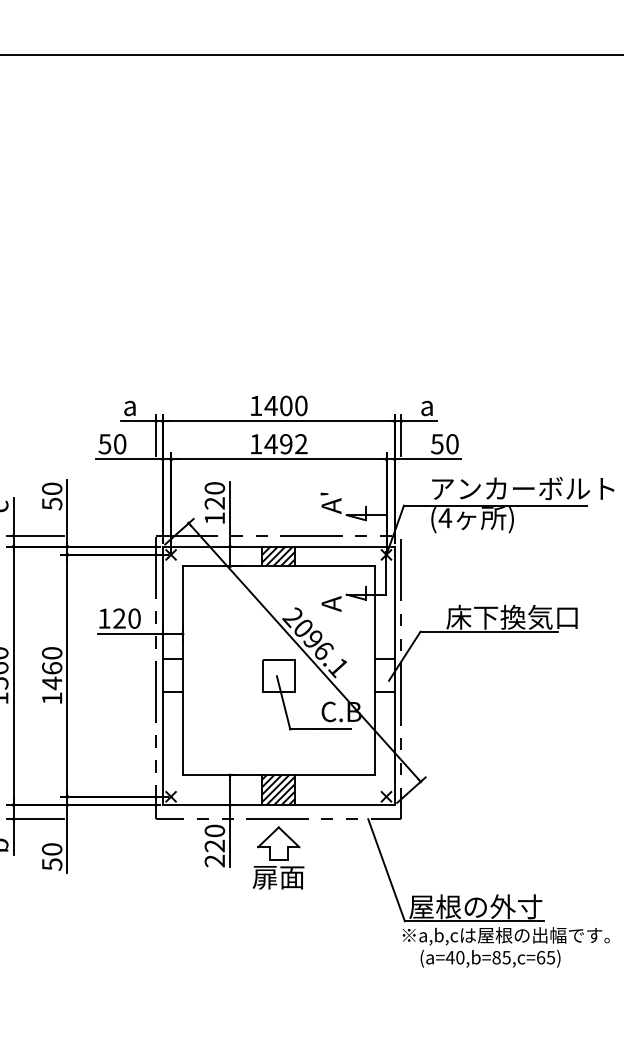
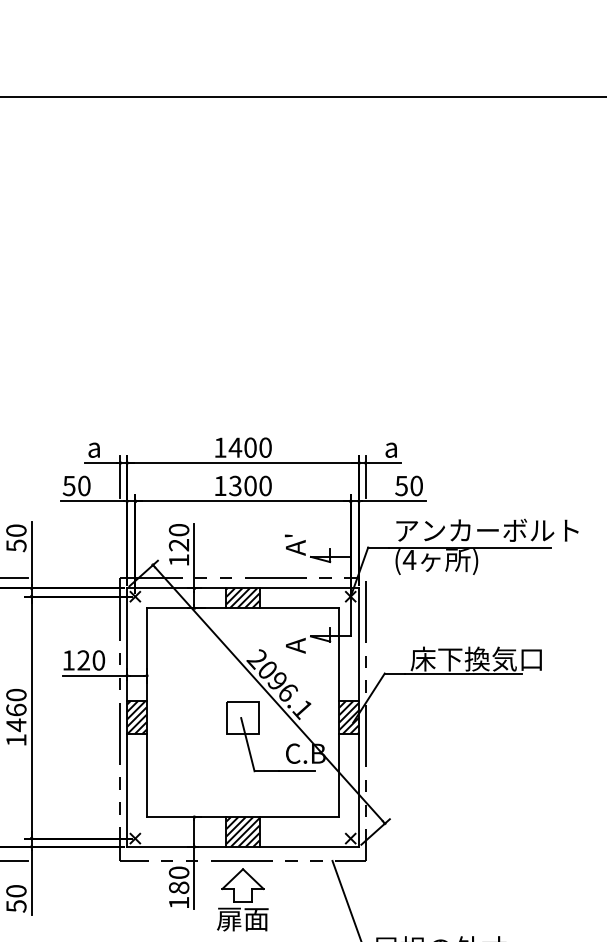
text: (285, 444) -> (249, 486), 1492 -> 1300
hatch: (172, 675) -> (136, 717), added
hatch: (384, 675) -> (348, 717), added
text: (214, 853) -> (178, 895), 220 -> 180

